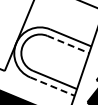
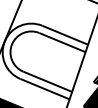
line: (68, 44) -> (62, 42), dashed -> solid
line: (52, 86) -> (44, 89), dashed -> solid

